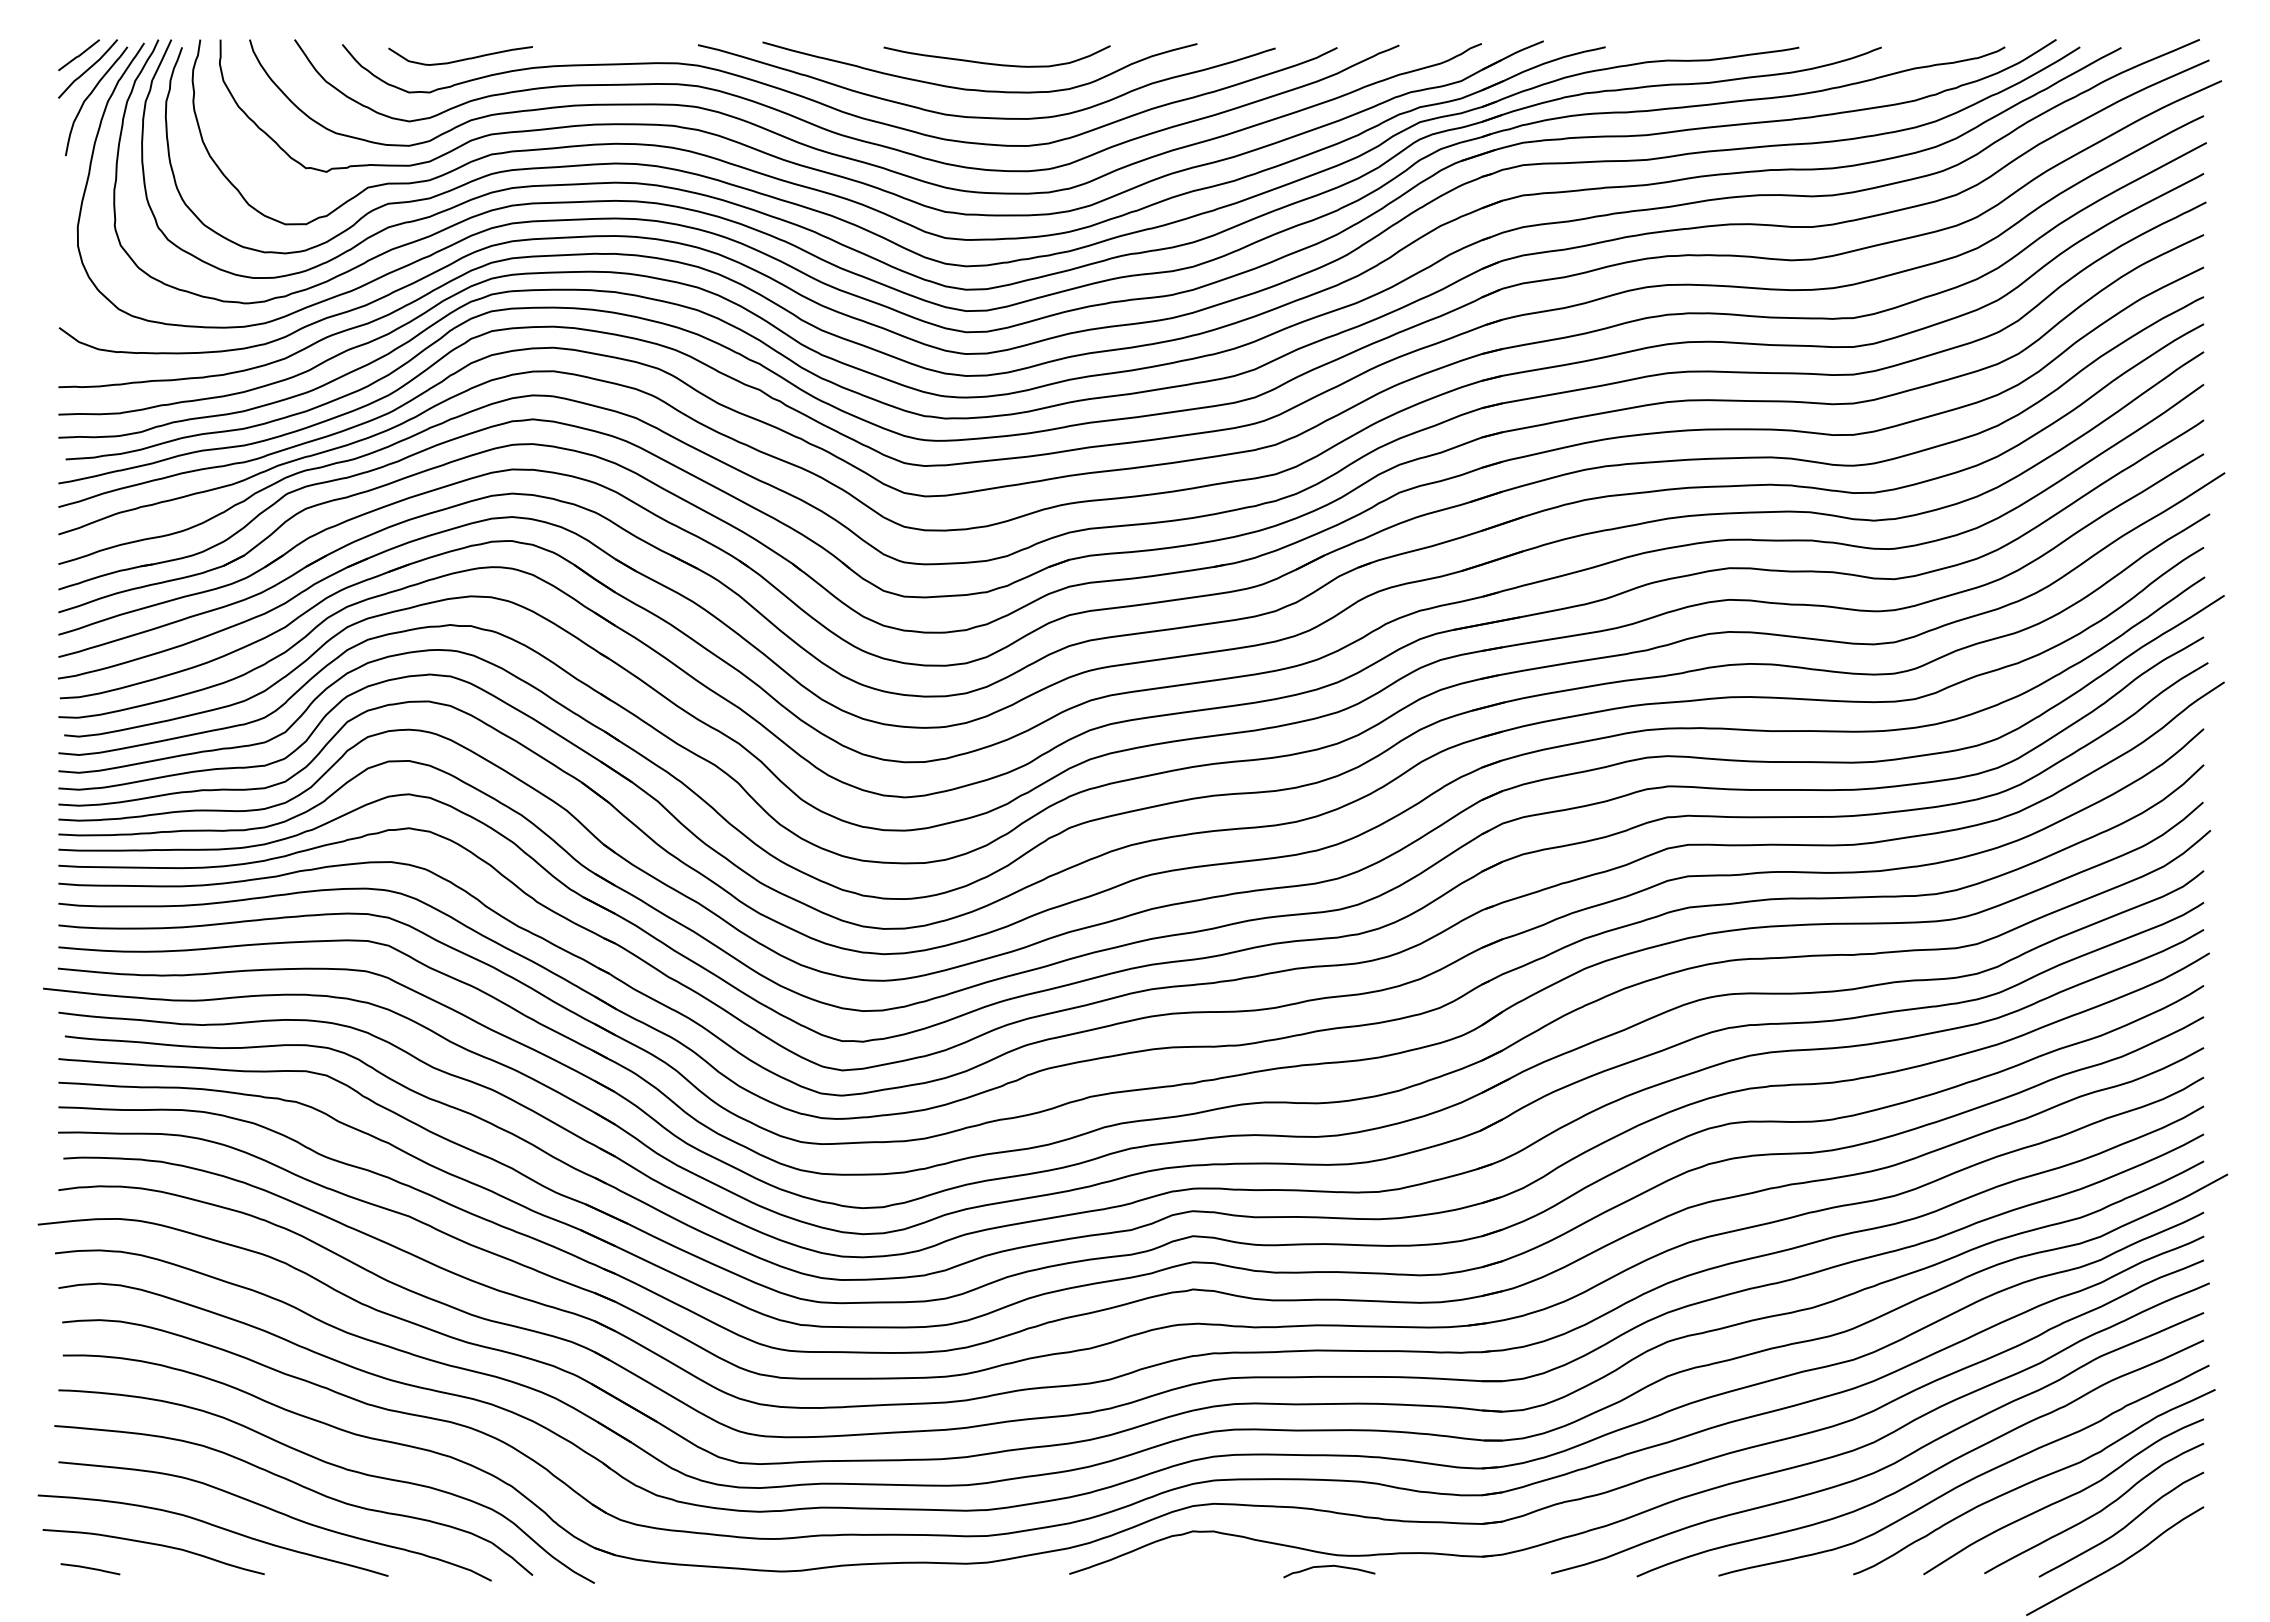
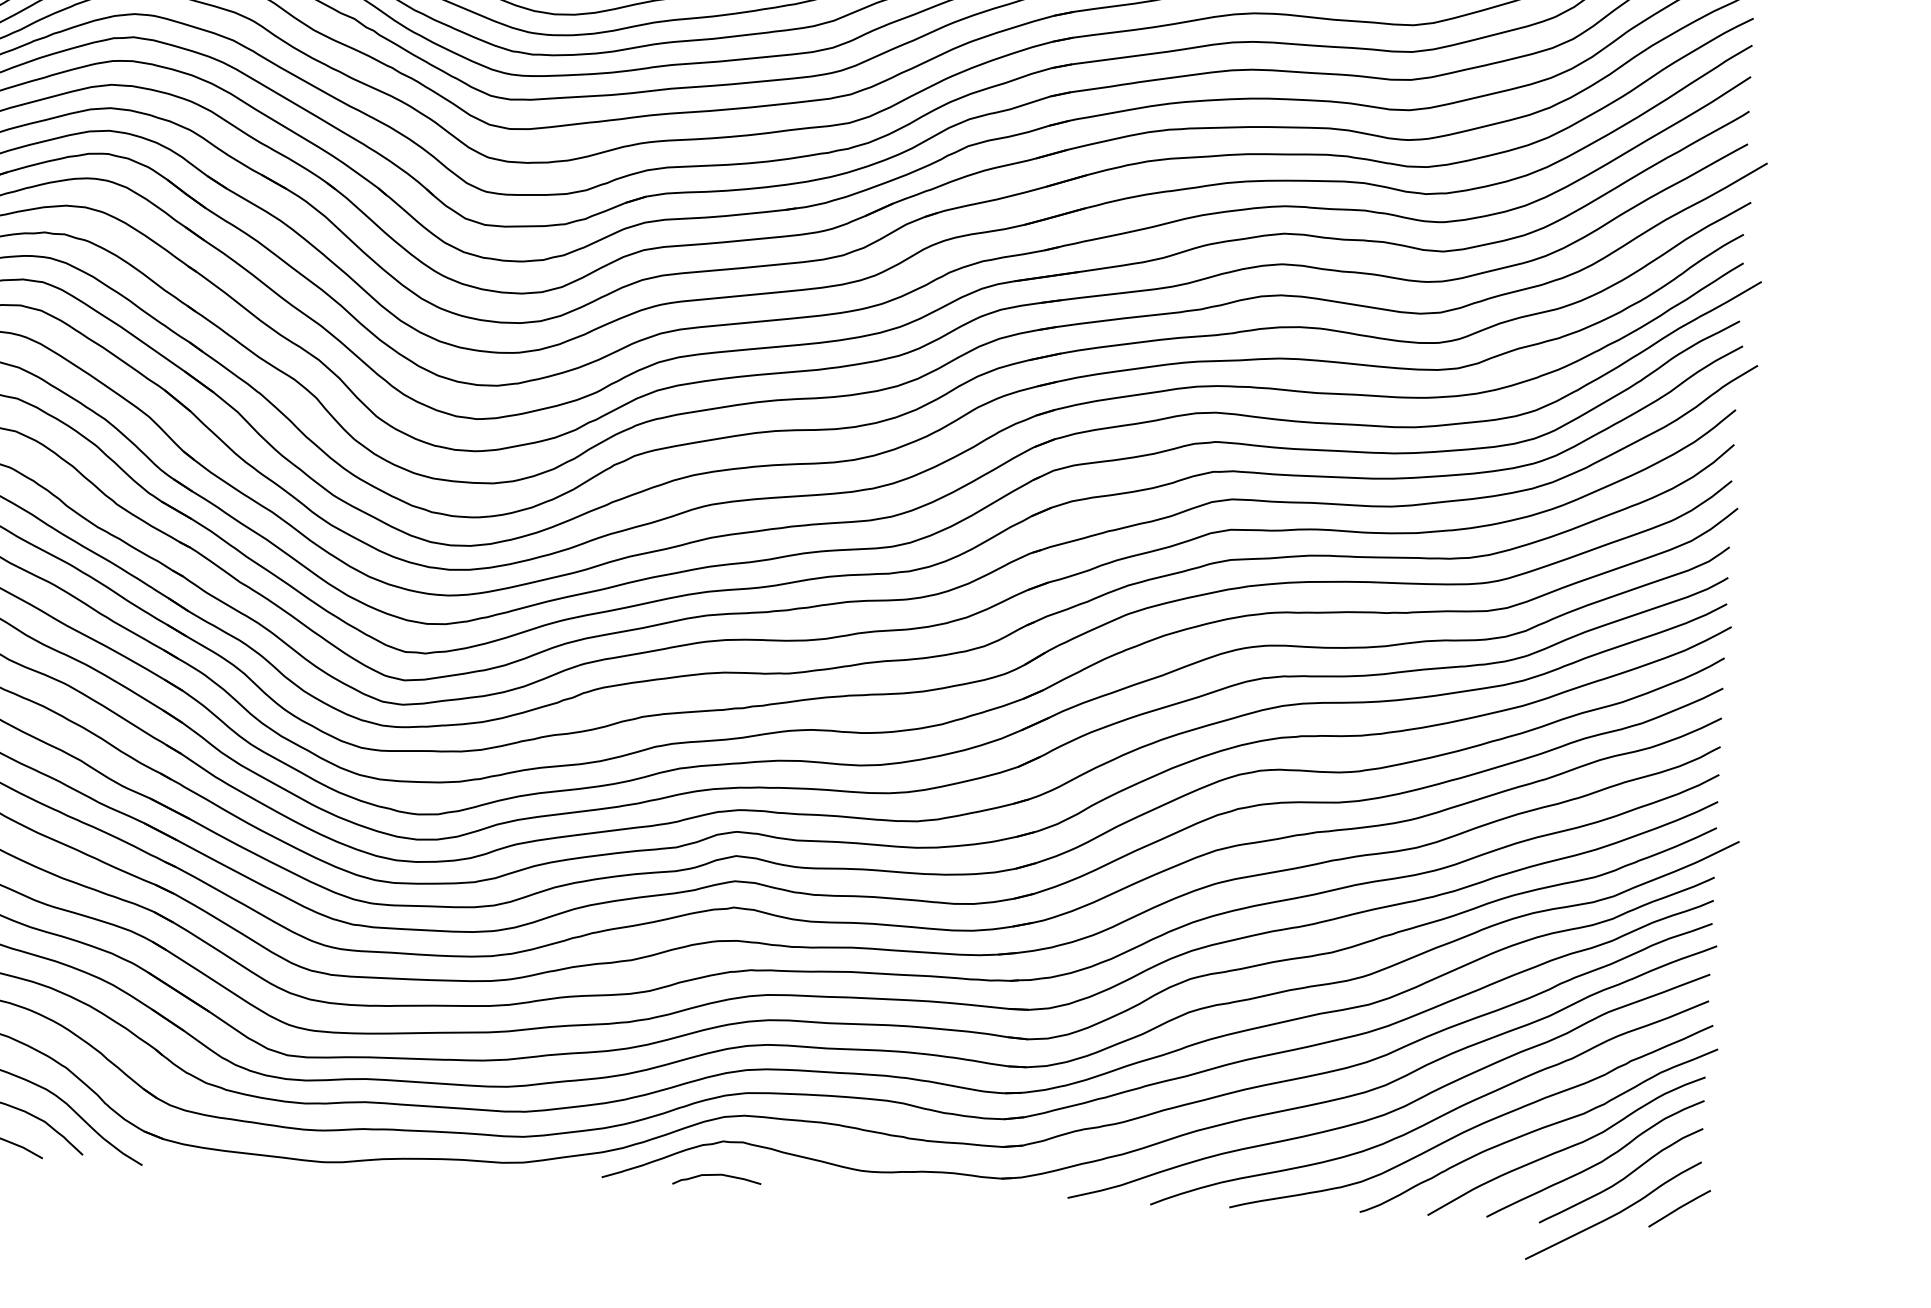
line: (2182, 1555) -> (1678, 1208), added
curve: (1327, 1567) -> (715, 1176), moved

